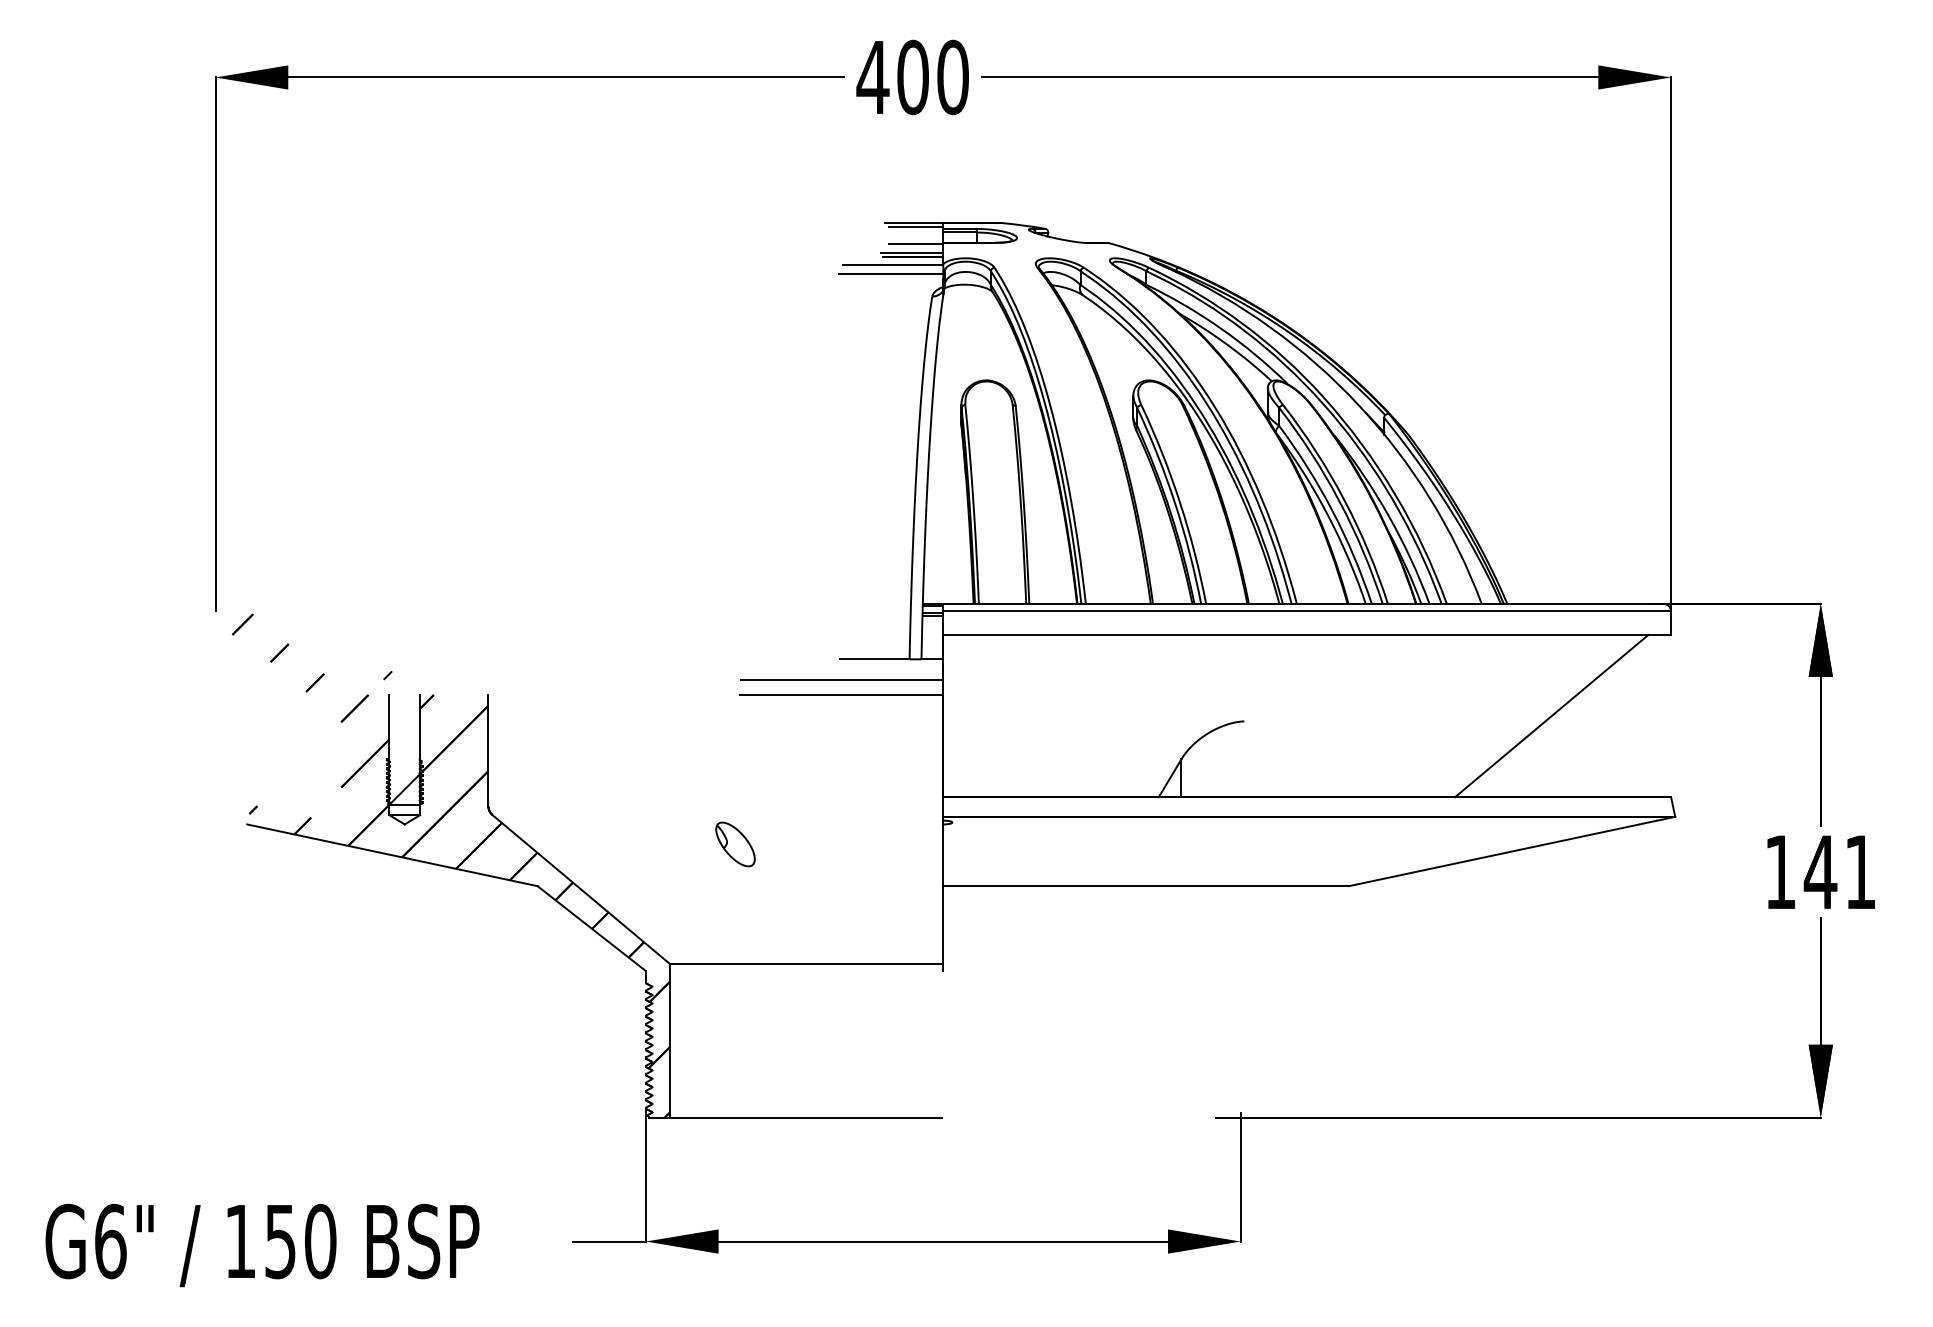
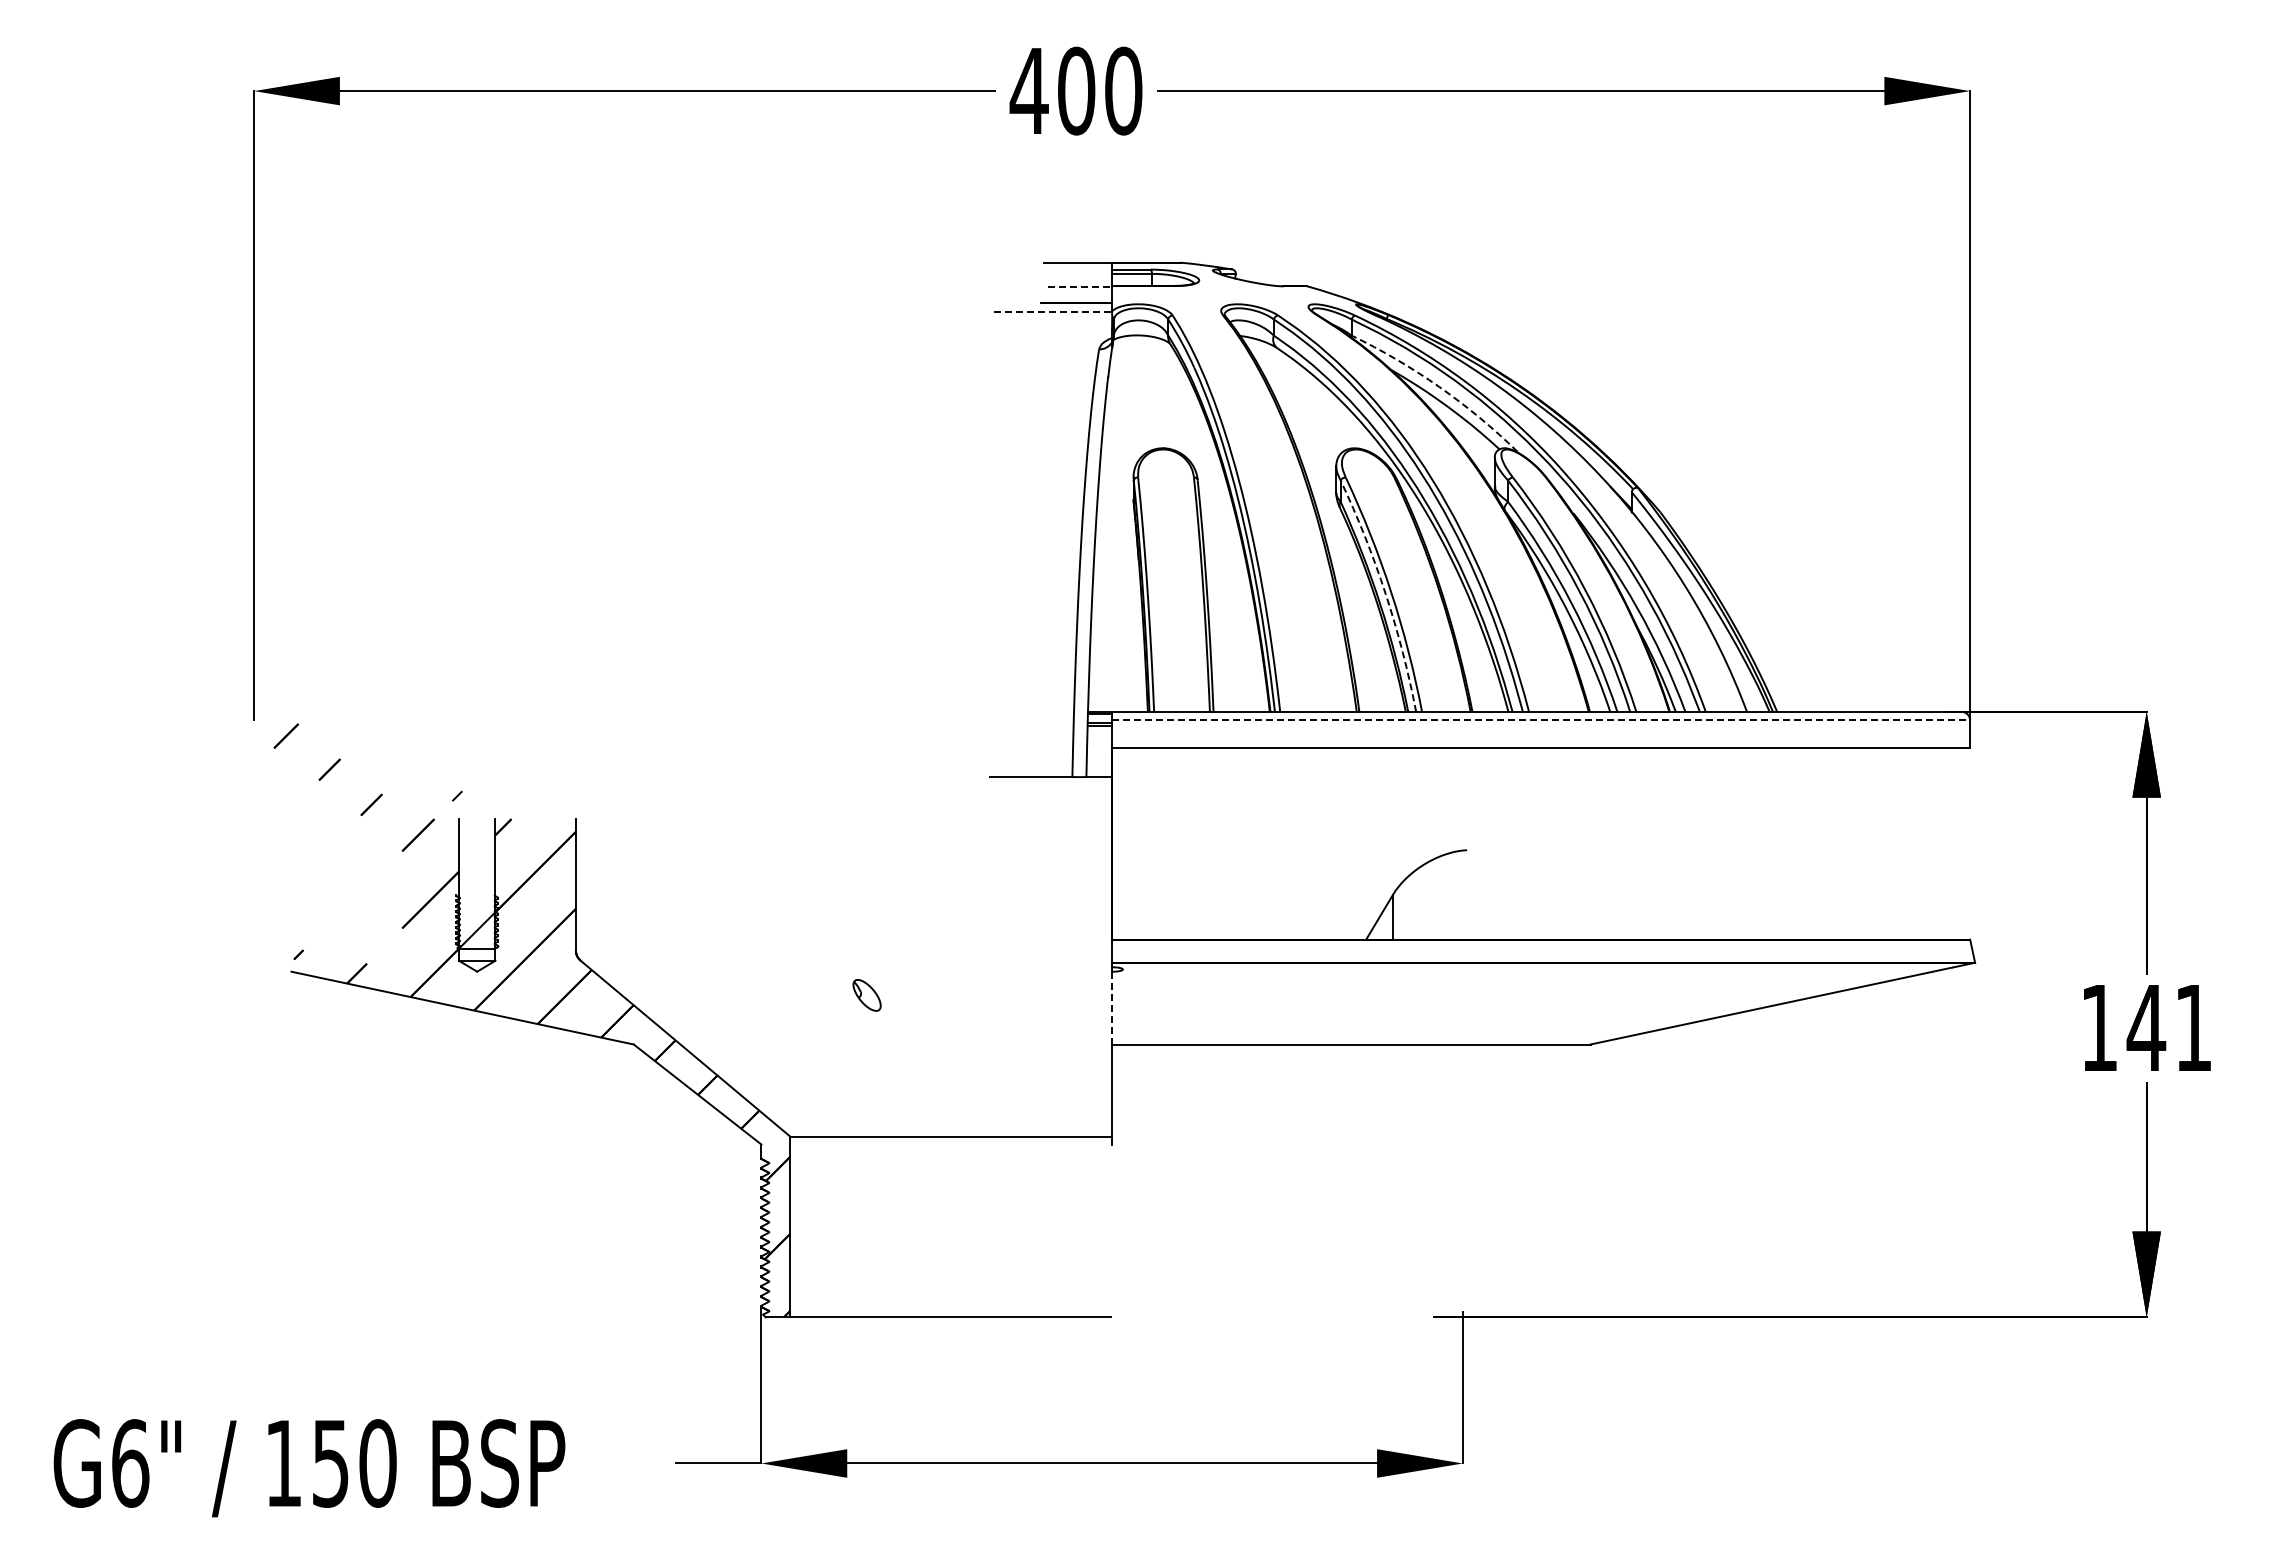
line: (915, 227) -> (1079, 267), removed
line: (916, 244) -> (1080, 287), solid -> dashed
line: (912, 252) -> (1075, 297), removed
line: (893, 265) -> (1053, 312), solid -> dashed
line: (891, 273) -> (1050, 322), removed
arc: (1220, 328) -> (1439, 386), solid -> dashed
arc: (1175, 503) -> (1385, 593), solid -> dashed
line: (1307, 611) -> (1541, 720), solid -> dashed
line: (841, 680) -> (992, 802), removed
line: (841, 695) -> (992, 819), removed
line: (1551, 715) -> (1829, 843), removed
part: (734, 844) -> (866, 995), size x0.6
line: (943, 854) -> (1112, 1007), solid -> dashed

